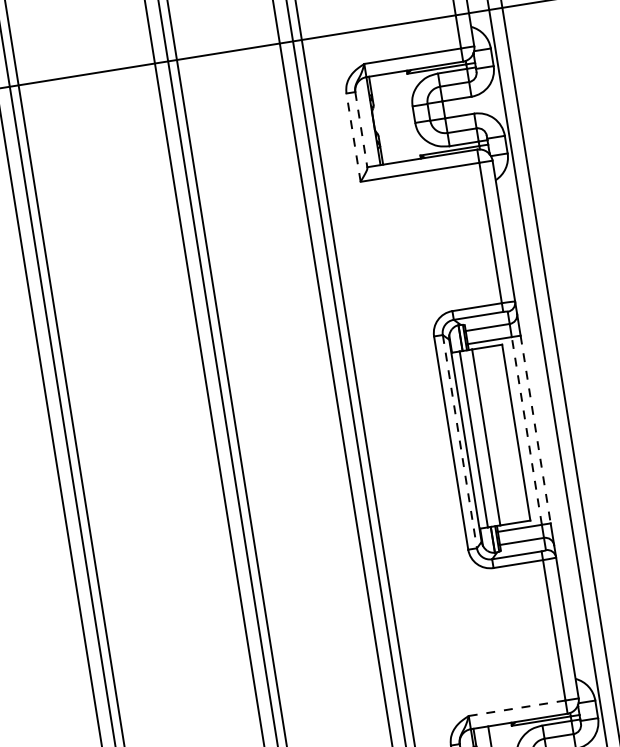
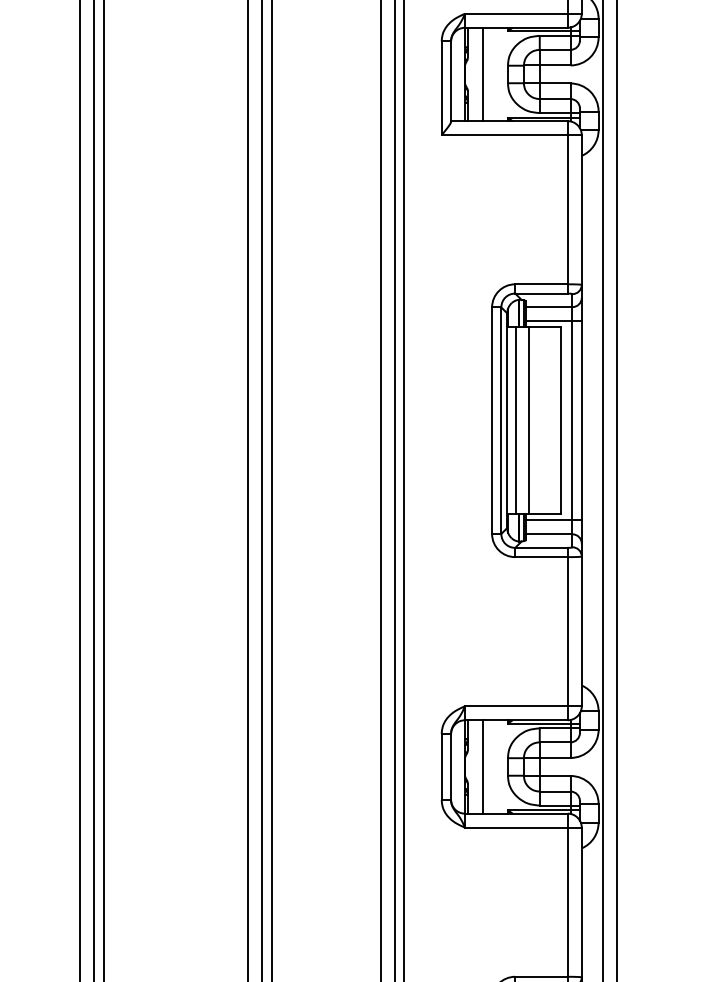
line: (390, 118) -> (483, 74), added
line: (361, 130) -> (451, 82), dashed -> solid
line: (353, 137) -> (441, 88), dashed -> solid
line: (535, 429) -> (581, 420), dashed -> solid
line: (526, 430) -> (572, 420), dashed -> solid
line: (460, 442) -> (501, 421), dashed -> solid
line: (517, 708) -> (516, 706), dashed -> solid

